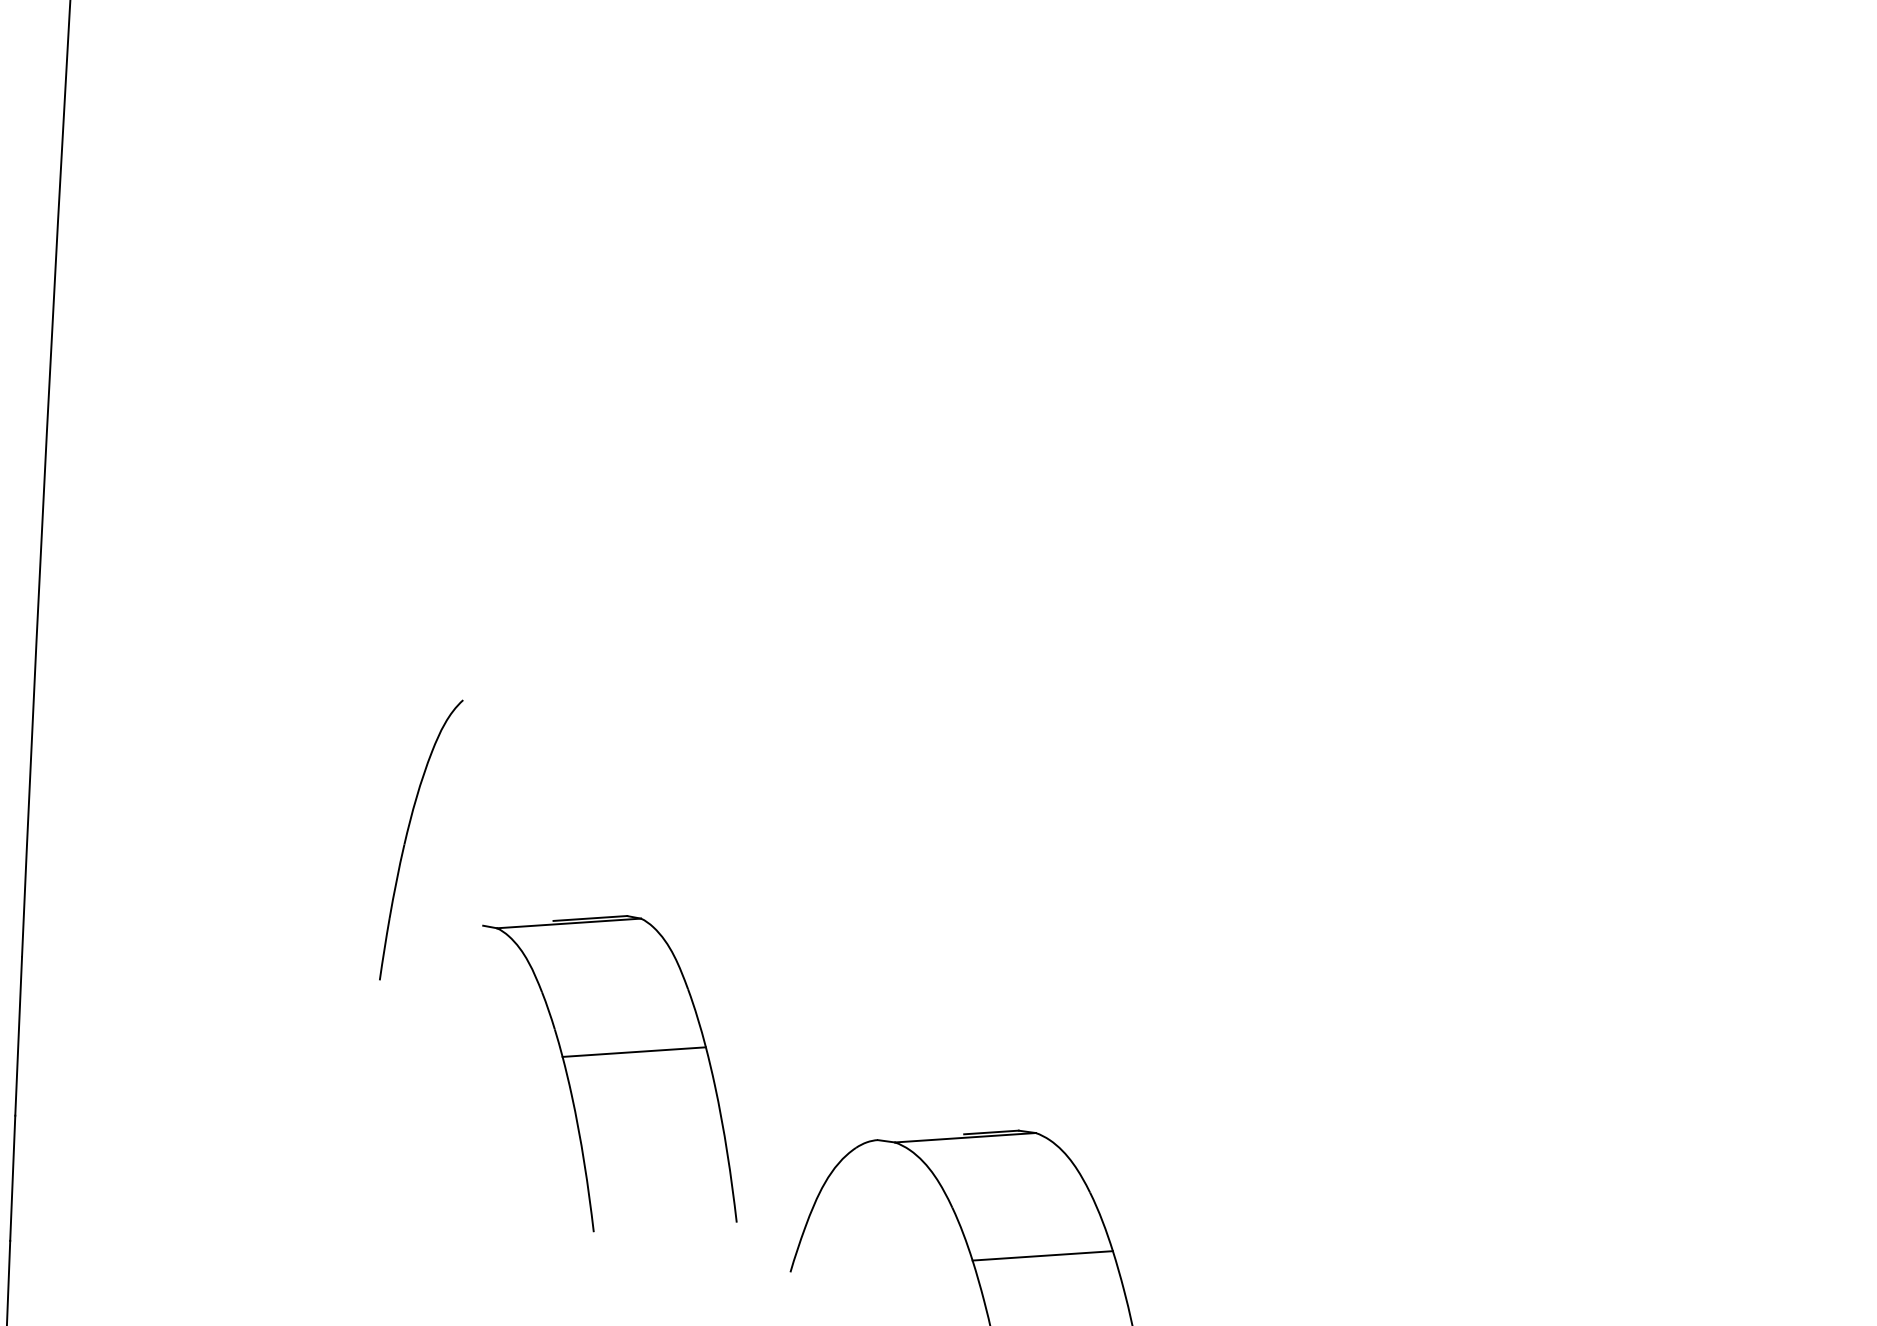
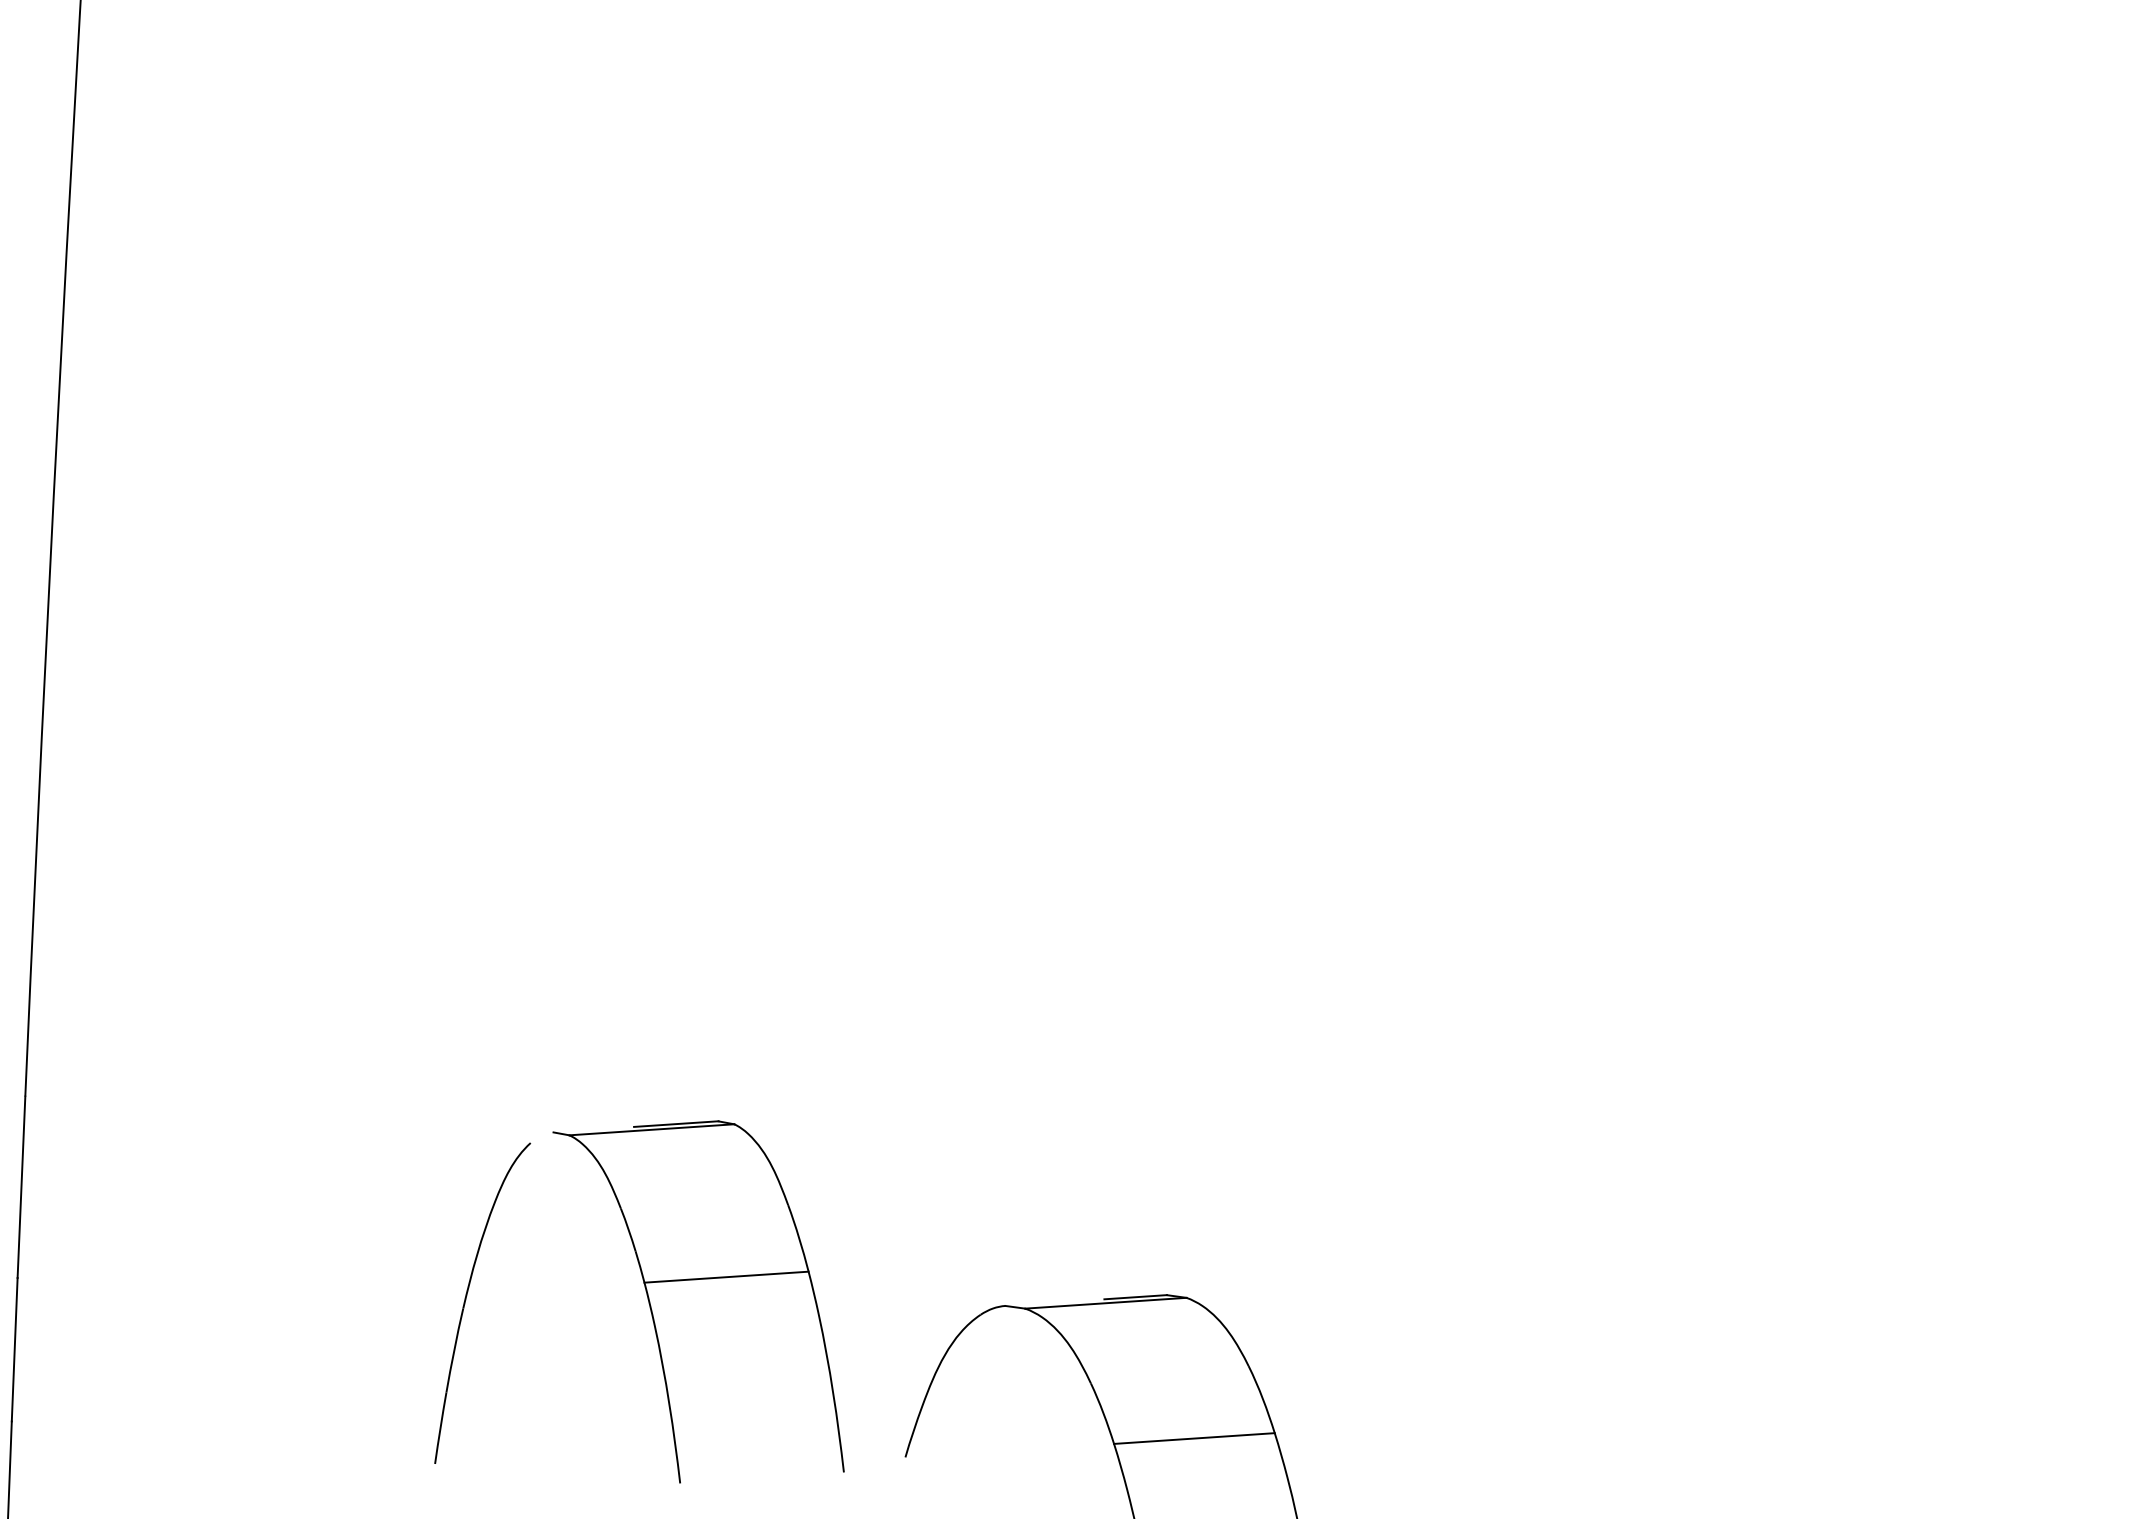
part: (407, 837) -> (466, 1300), moved
part: (608, 1055) -> (696, 1280), moved

